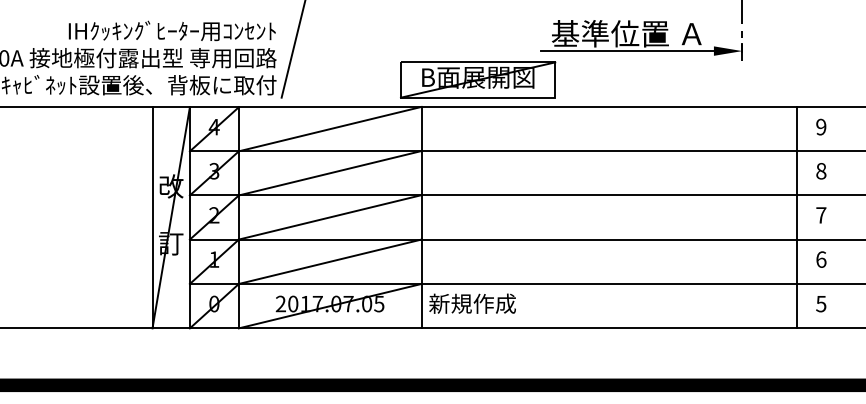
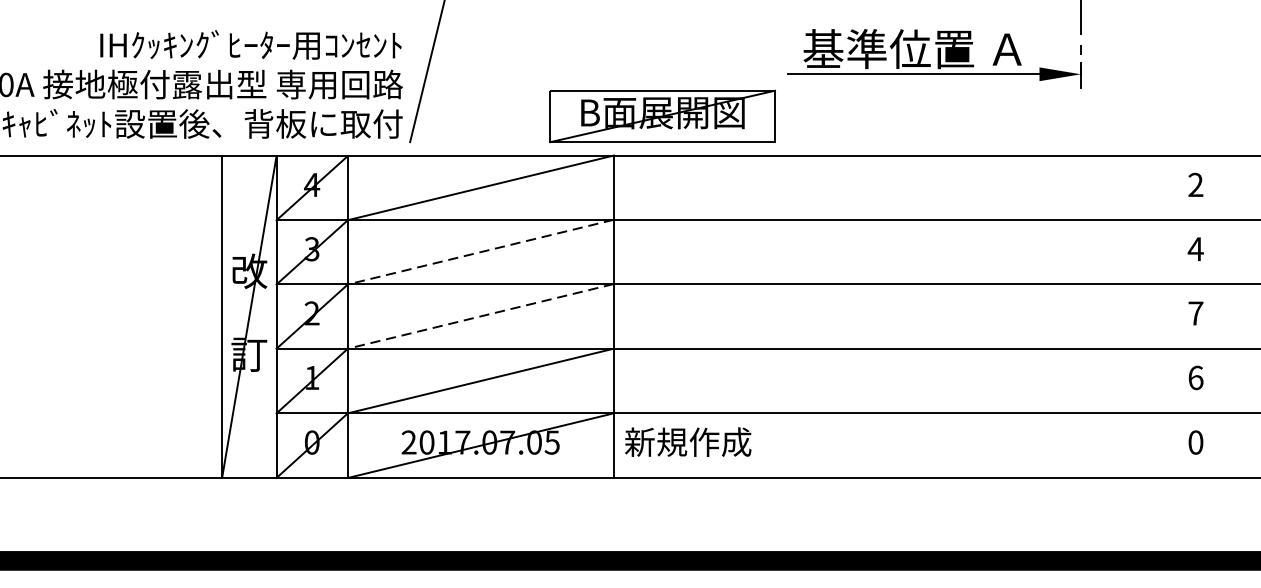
part: (478, 79) -> (663, 115), moved
text: (821, 127) -> (1196, 185), 9 -> 2
text: (820, 171) -> (1194, 249), 8 -> 4
line: (330, 173) -> (481, 252), solid -> dashed
line: (330, 217) -> (481, 316), solid -> dashed
line: (796, 217) -> (1159, 316), removed
text: (821, 303) -> (1196, 441), 5 -> 0

